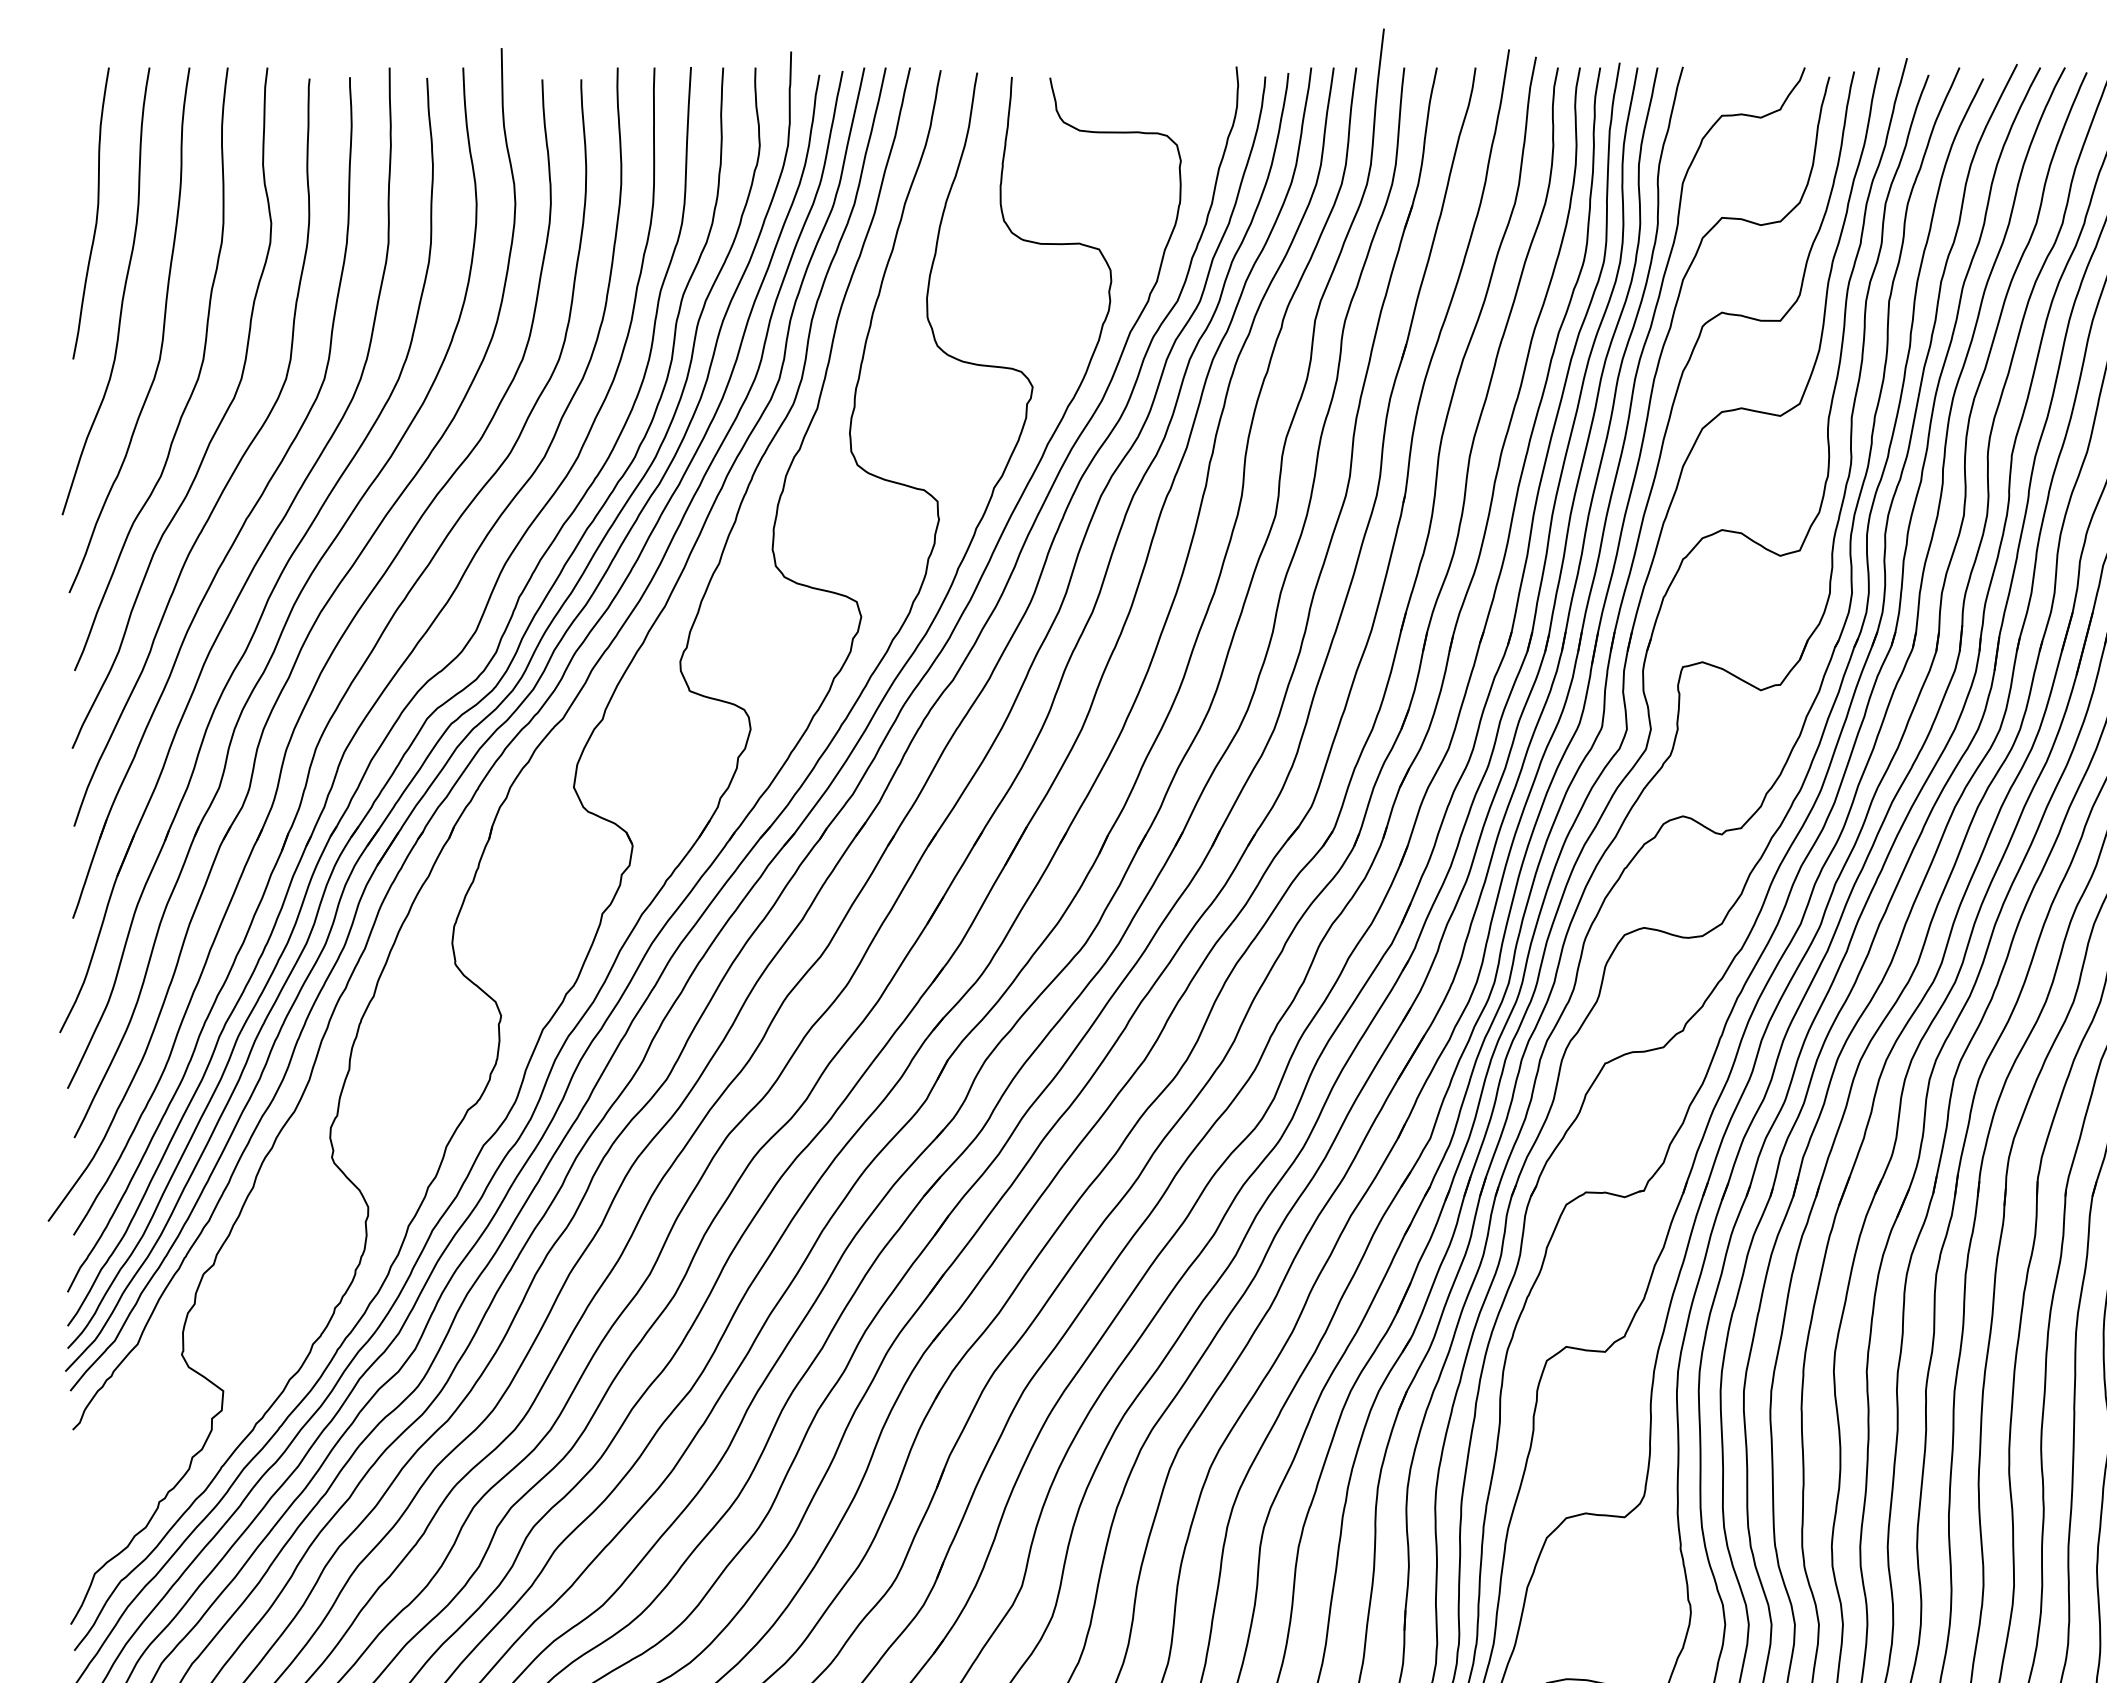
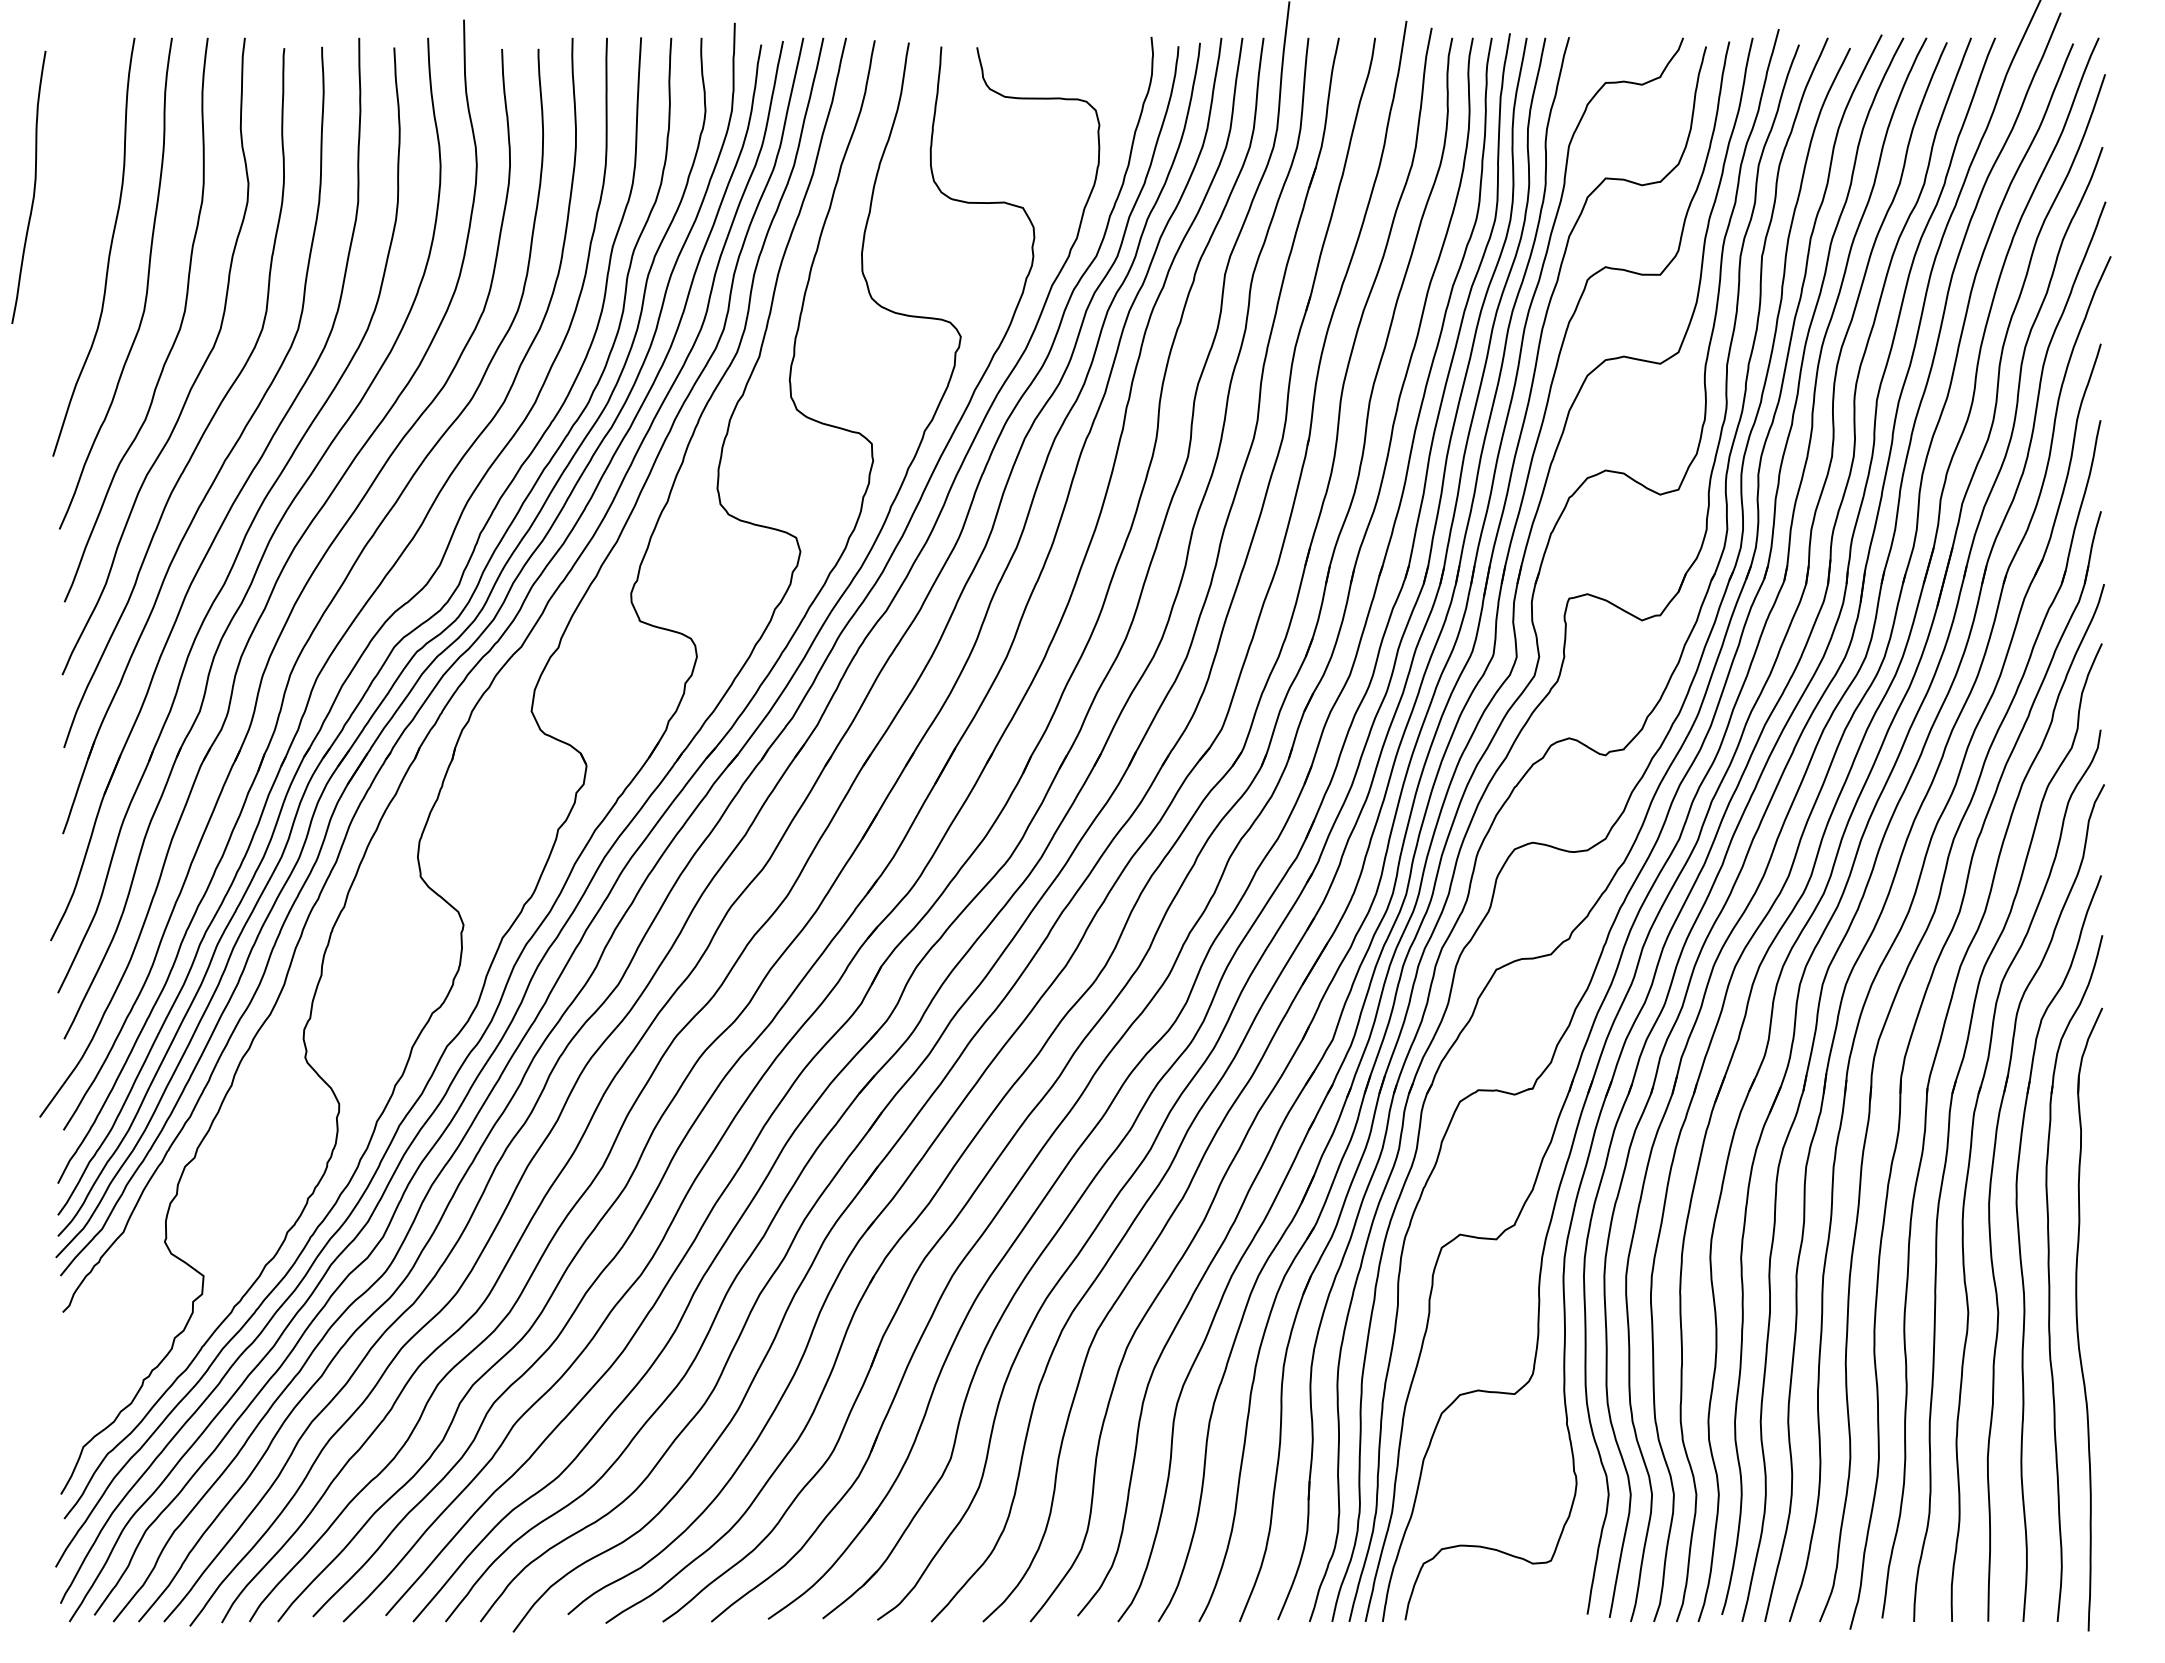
curve: (96, 213) -> (33, 187), moved

